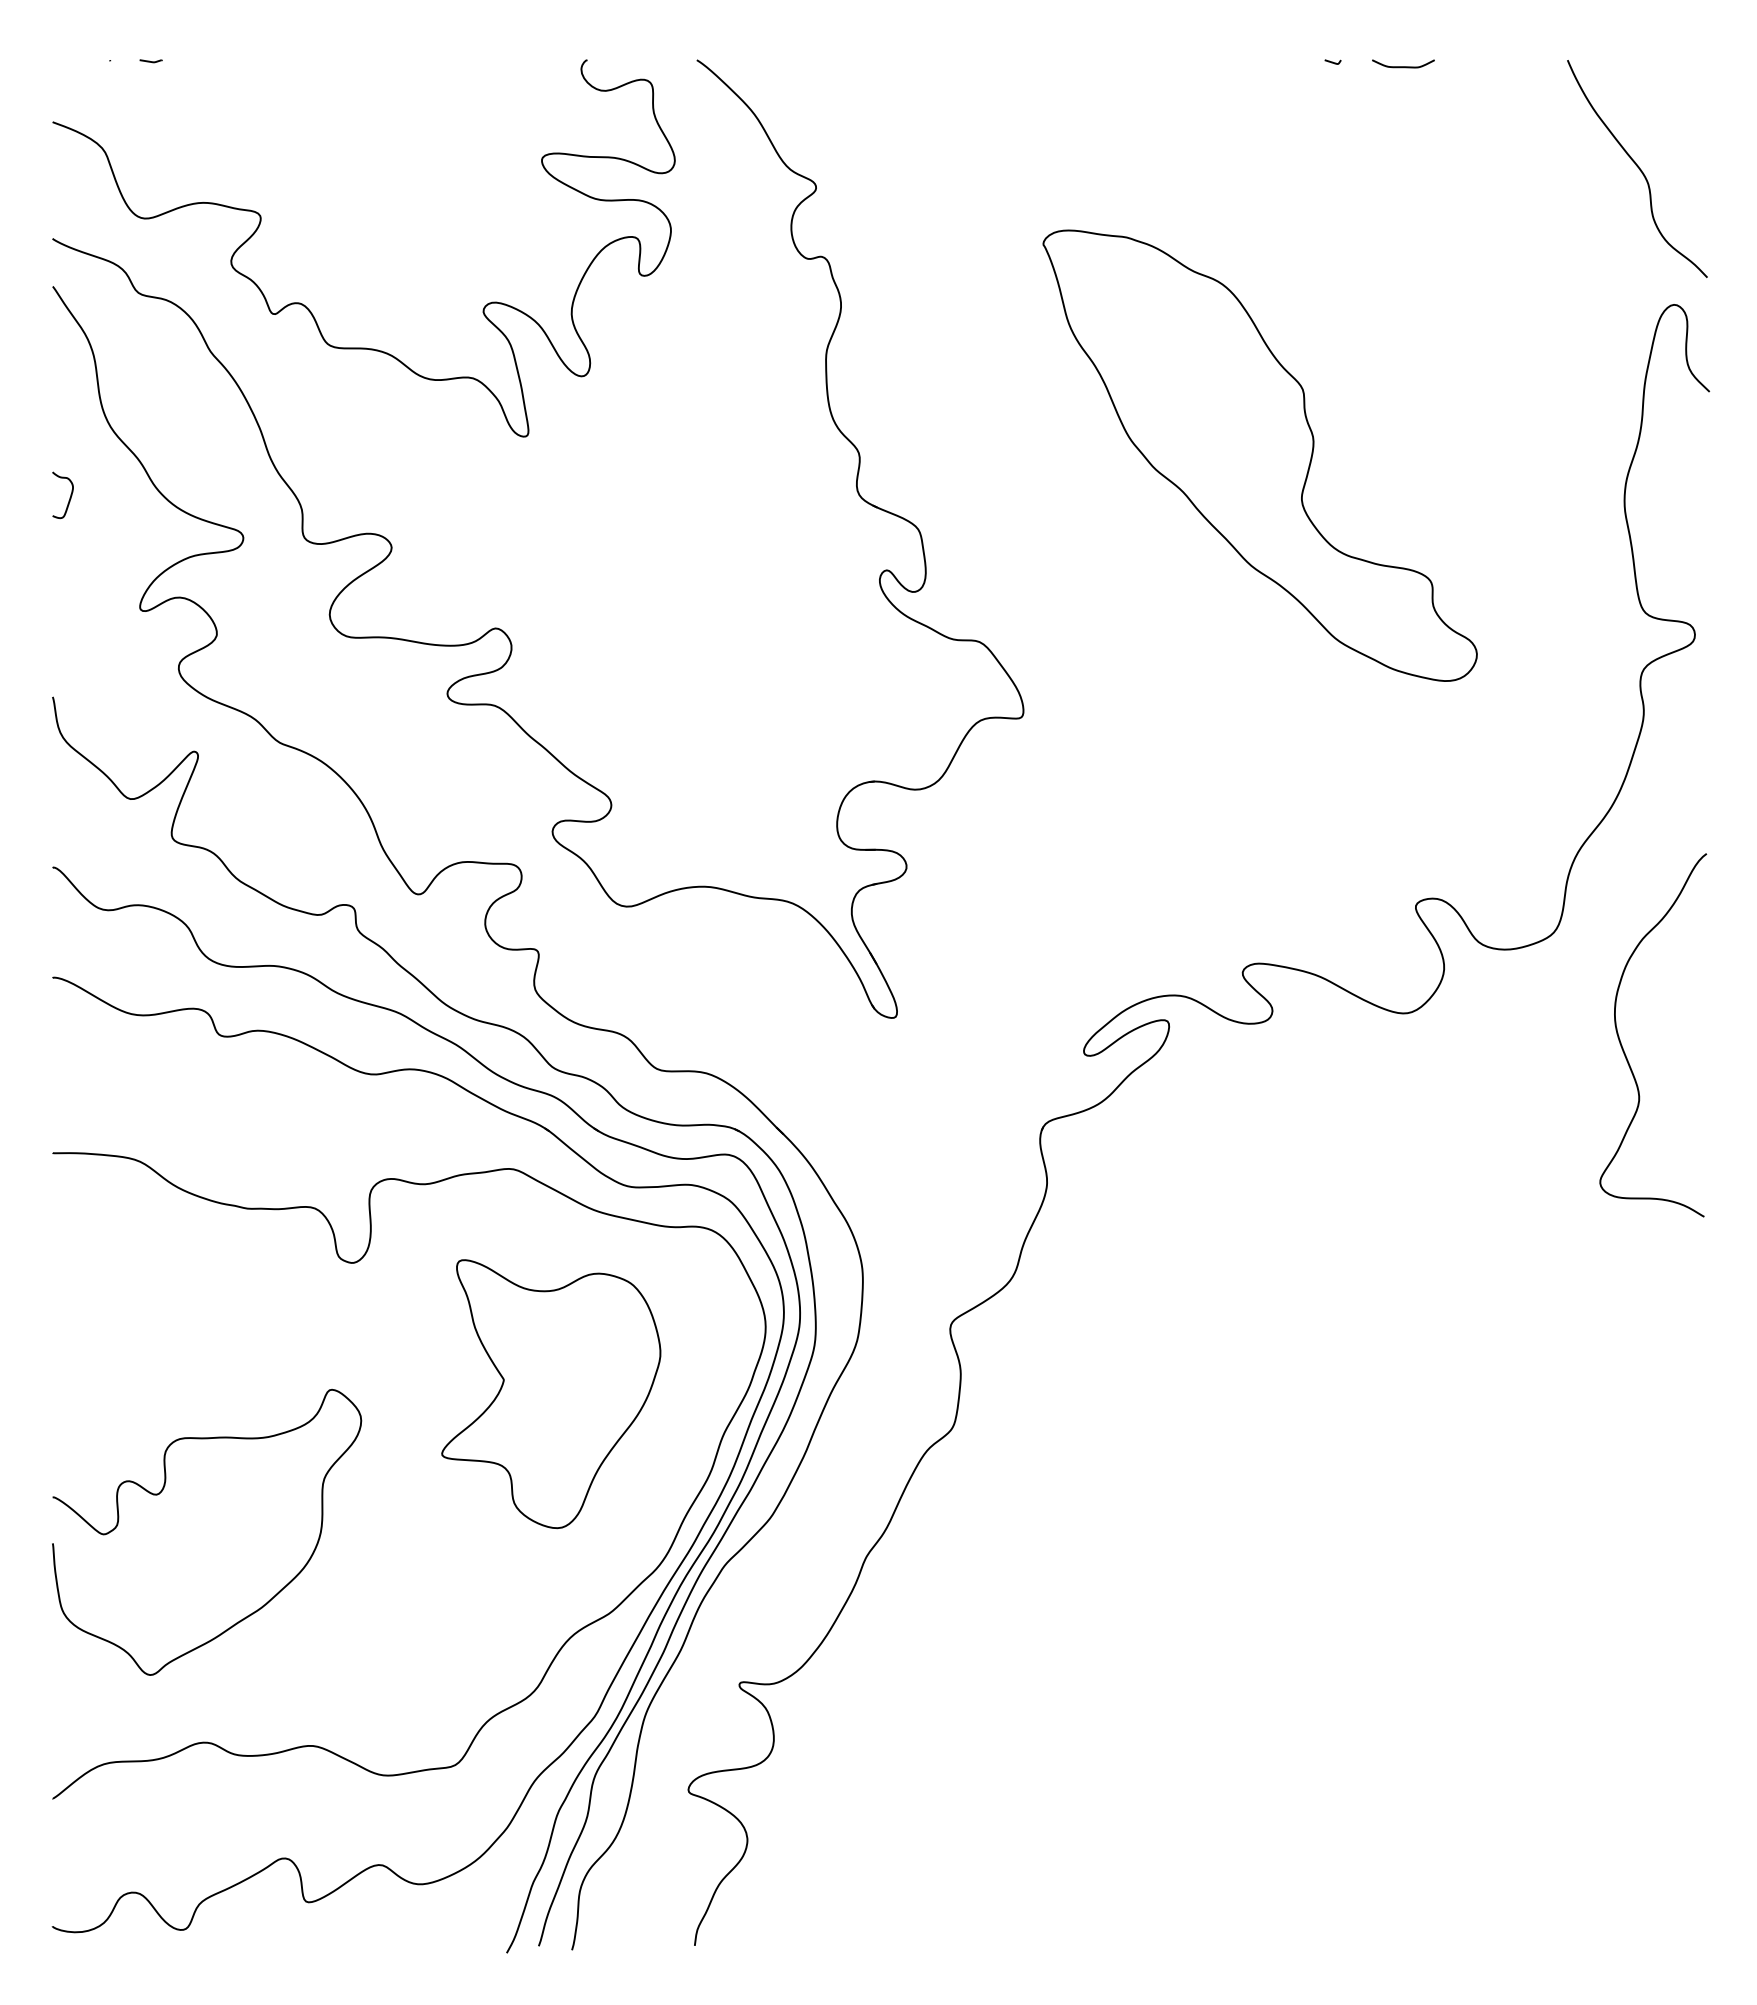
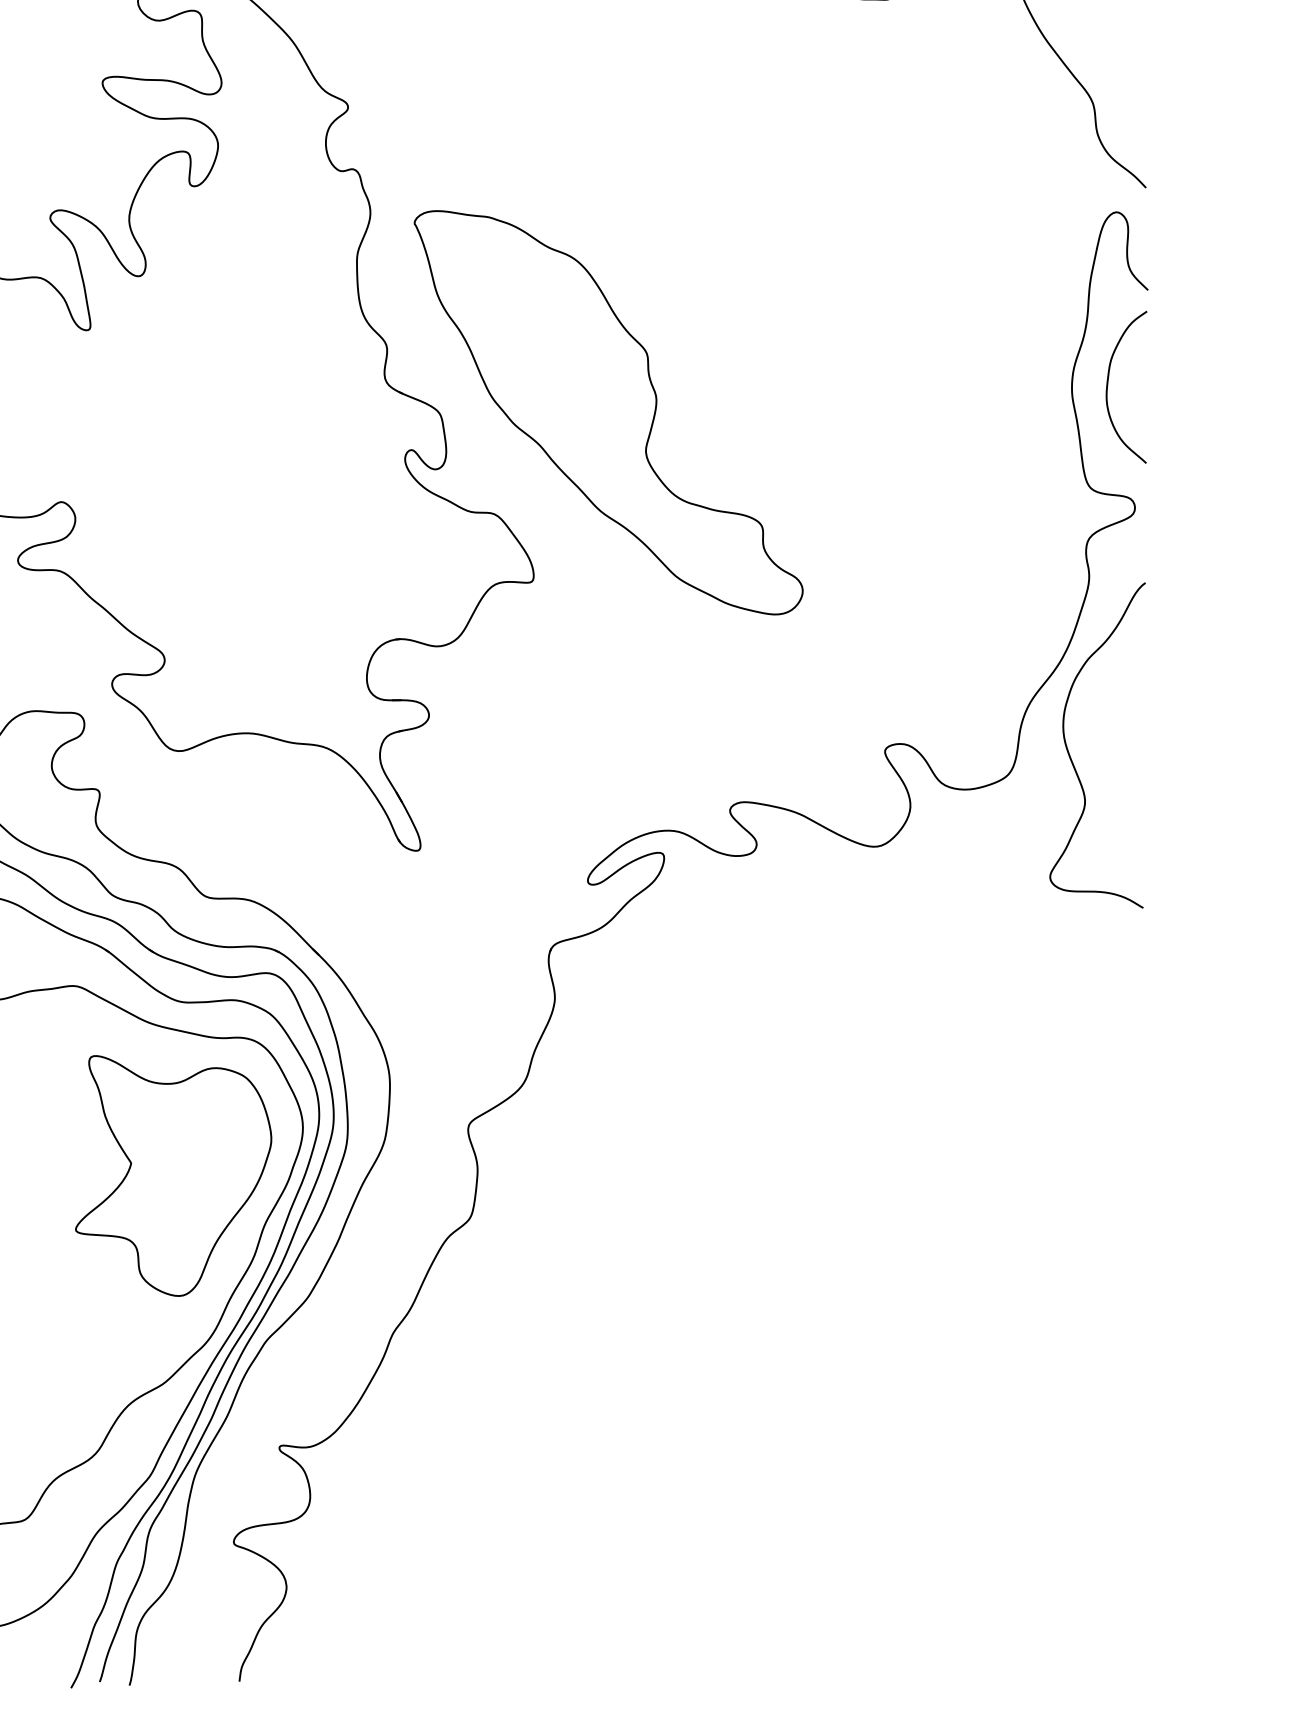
part: (1259, 455) -> (608, 412), moved
curve: (1665, 495) -> (1108, 383), added
curve: (1623, 1047) -> (1071, 756), moved
part: (551, 1394) -> (173, 1176), moved

